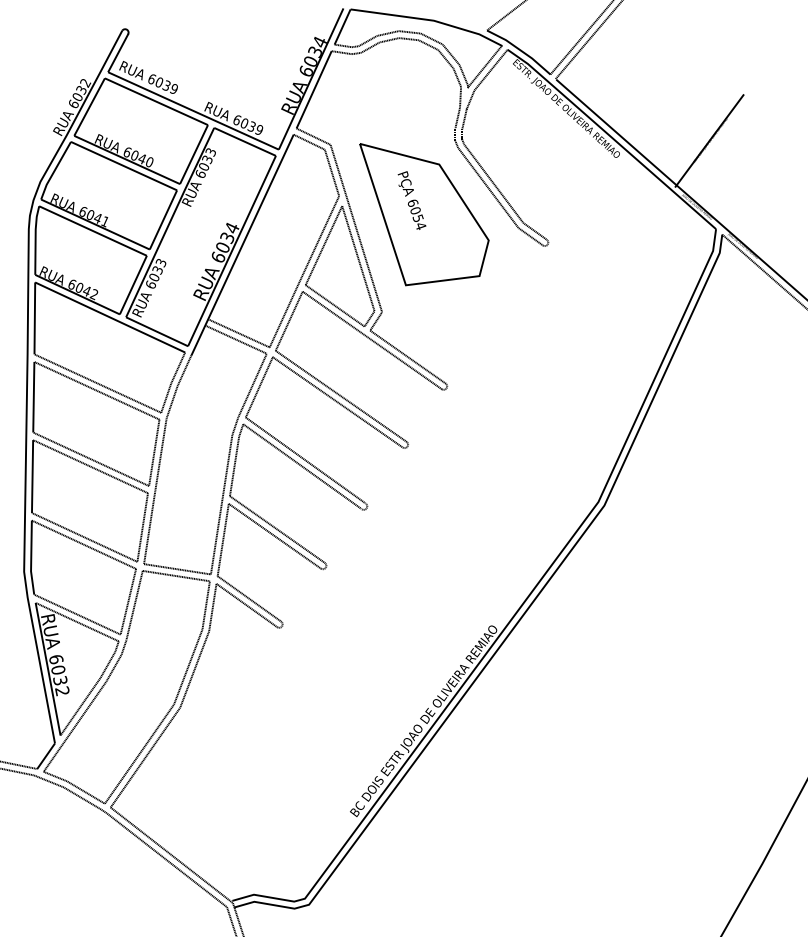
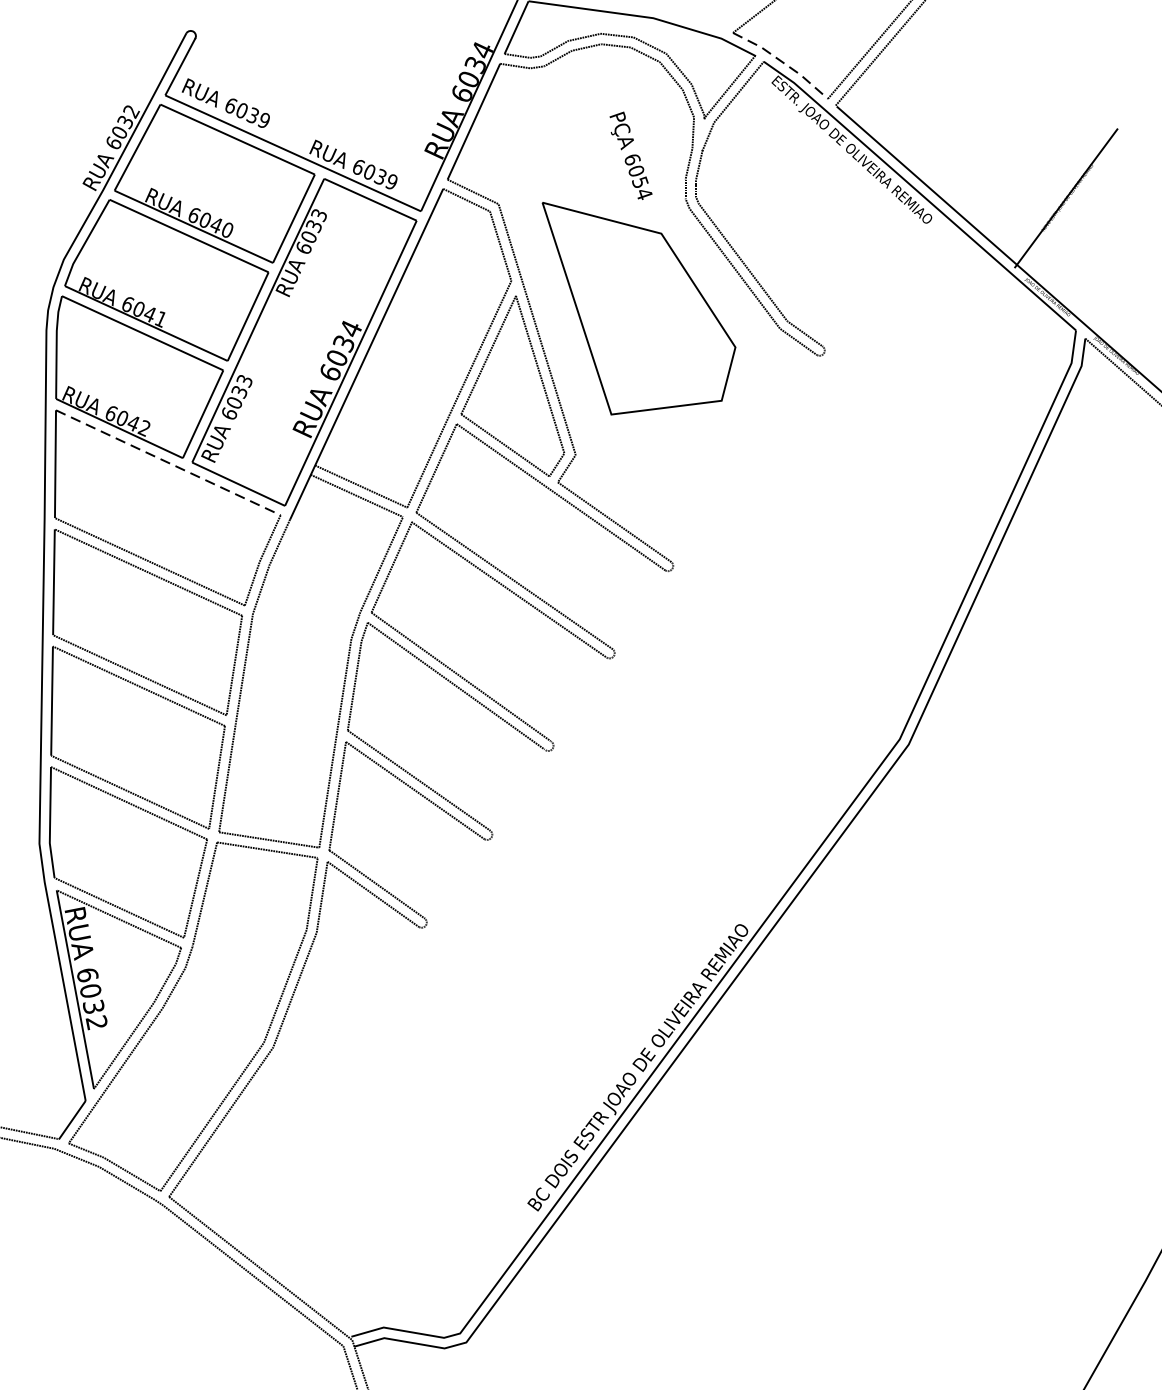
line: (520, 50) -> (783, 62), solid -> dashed
text: (411, 200) -> (630, 155), moved
line: (110, 317) -> (168, 462), solid -> dashed

